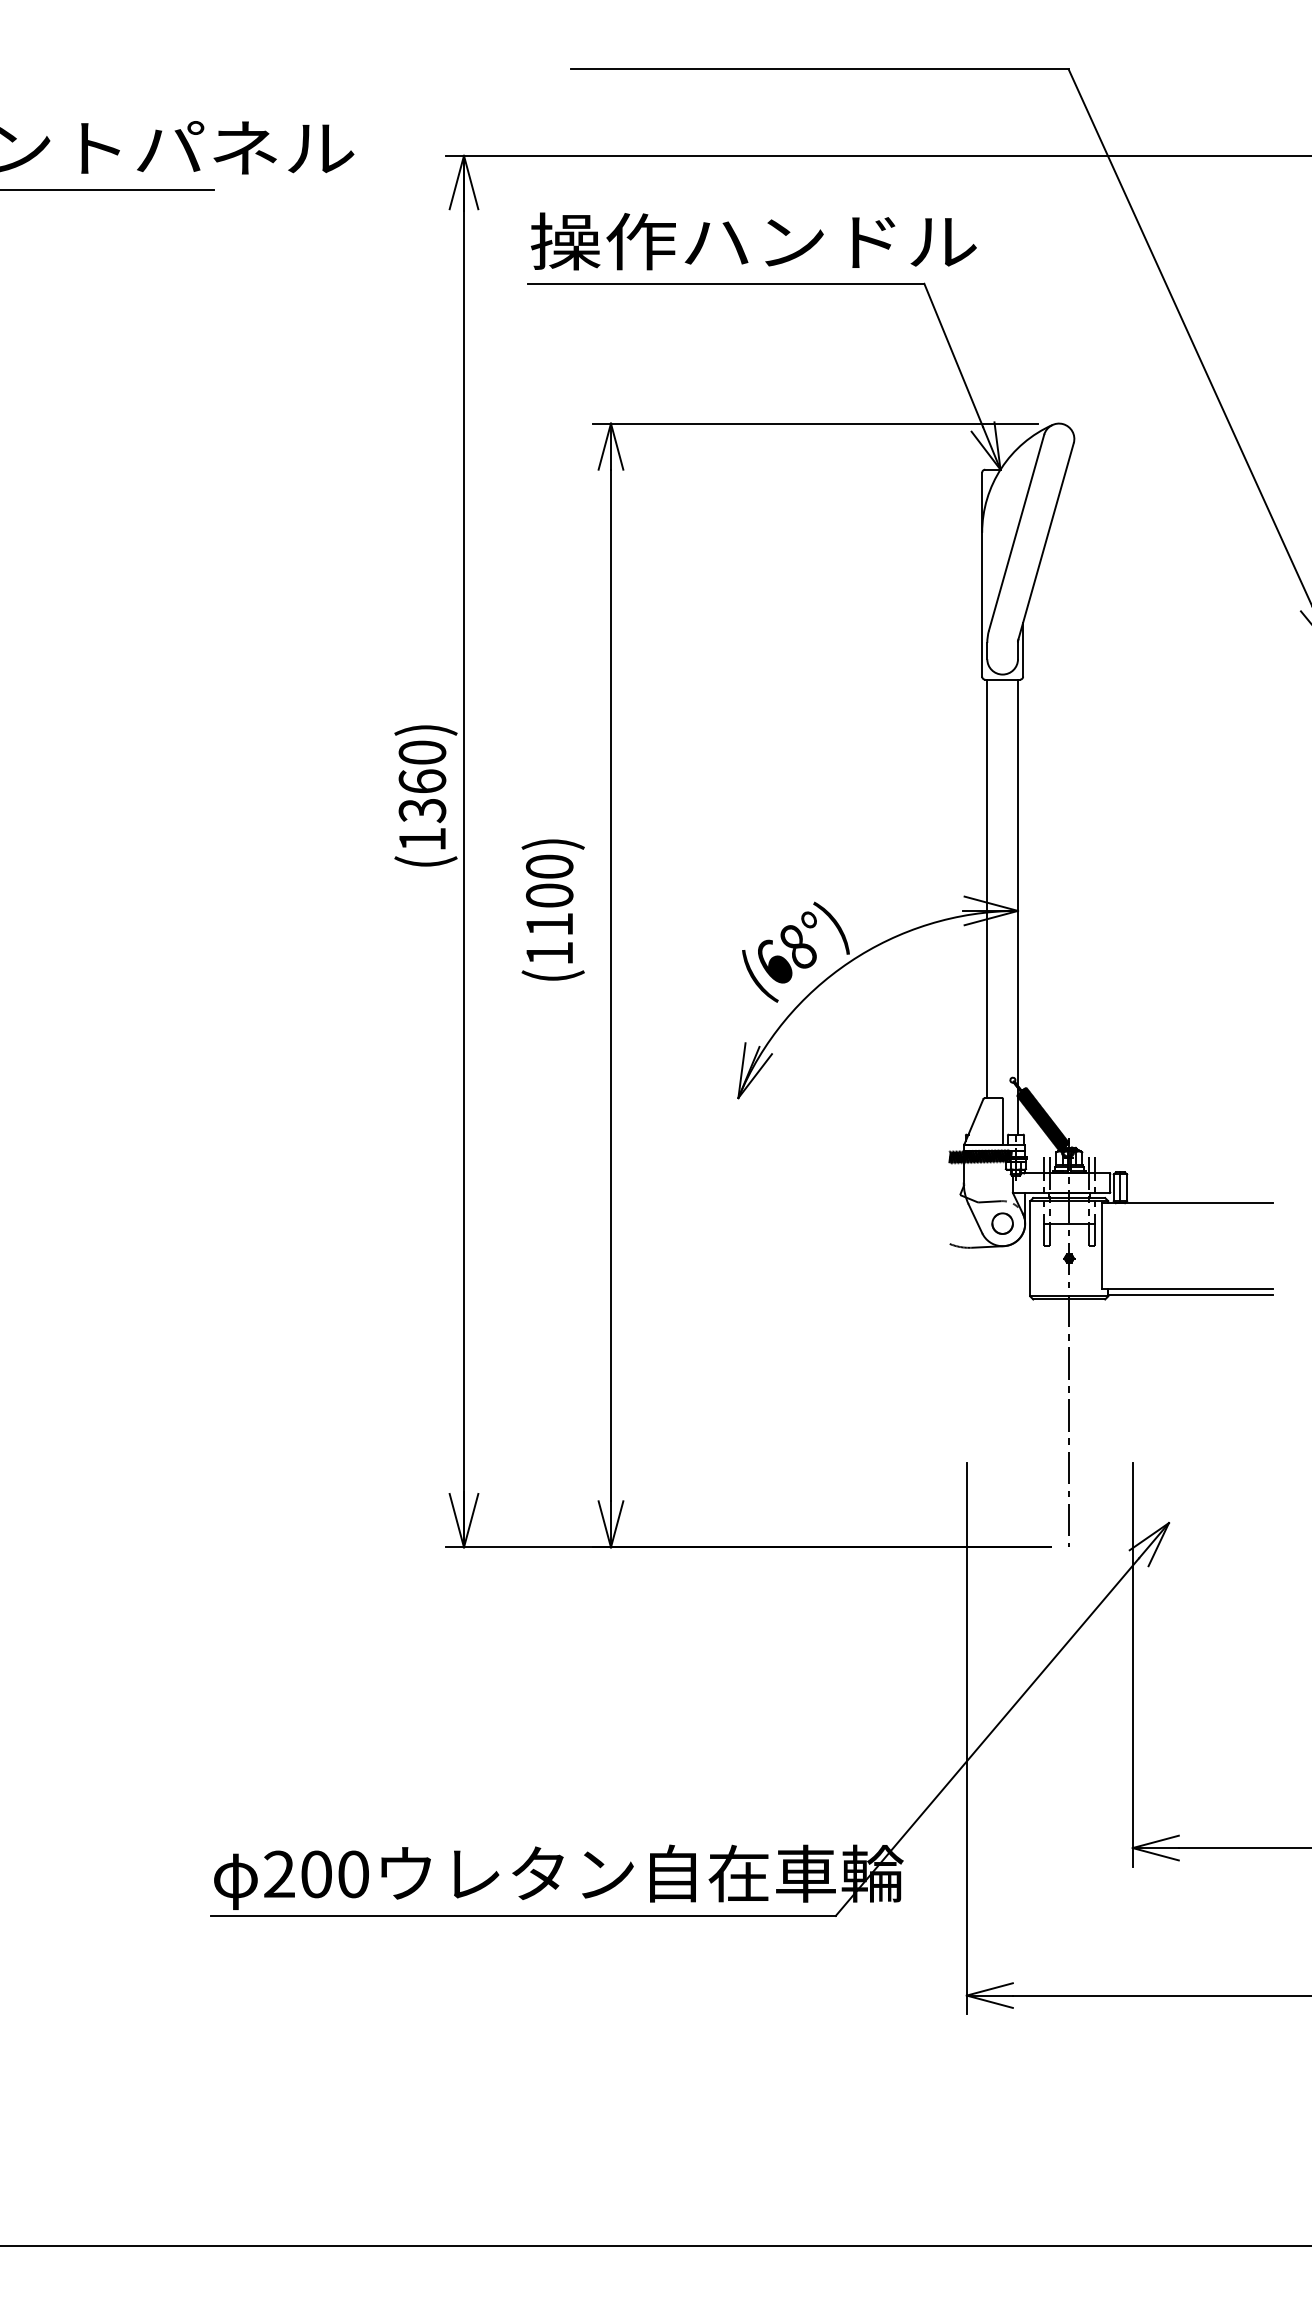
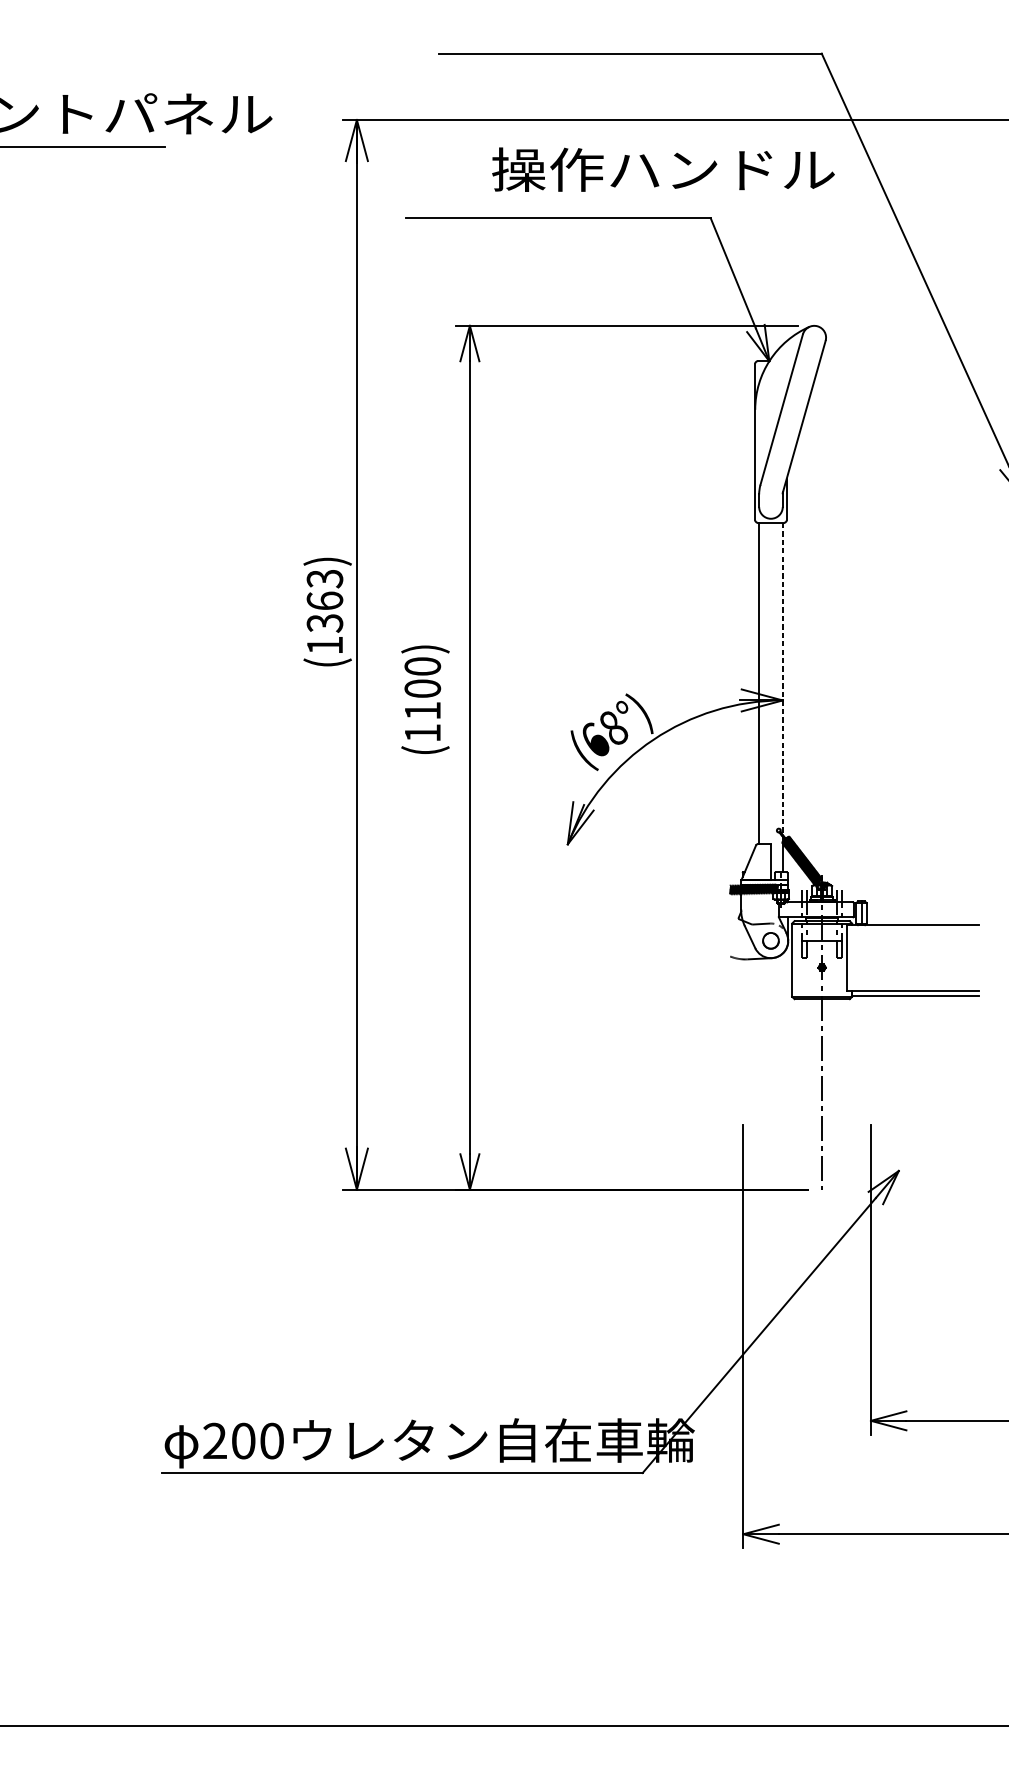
text: (753, 241) -> (663, 169), moved
text: (422, 752) -> (325, 578), (1360) -> (1363)
line: (1018, 887) -> (783, 682), solid -> dashed

